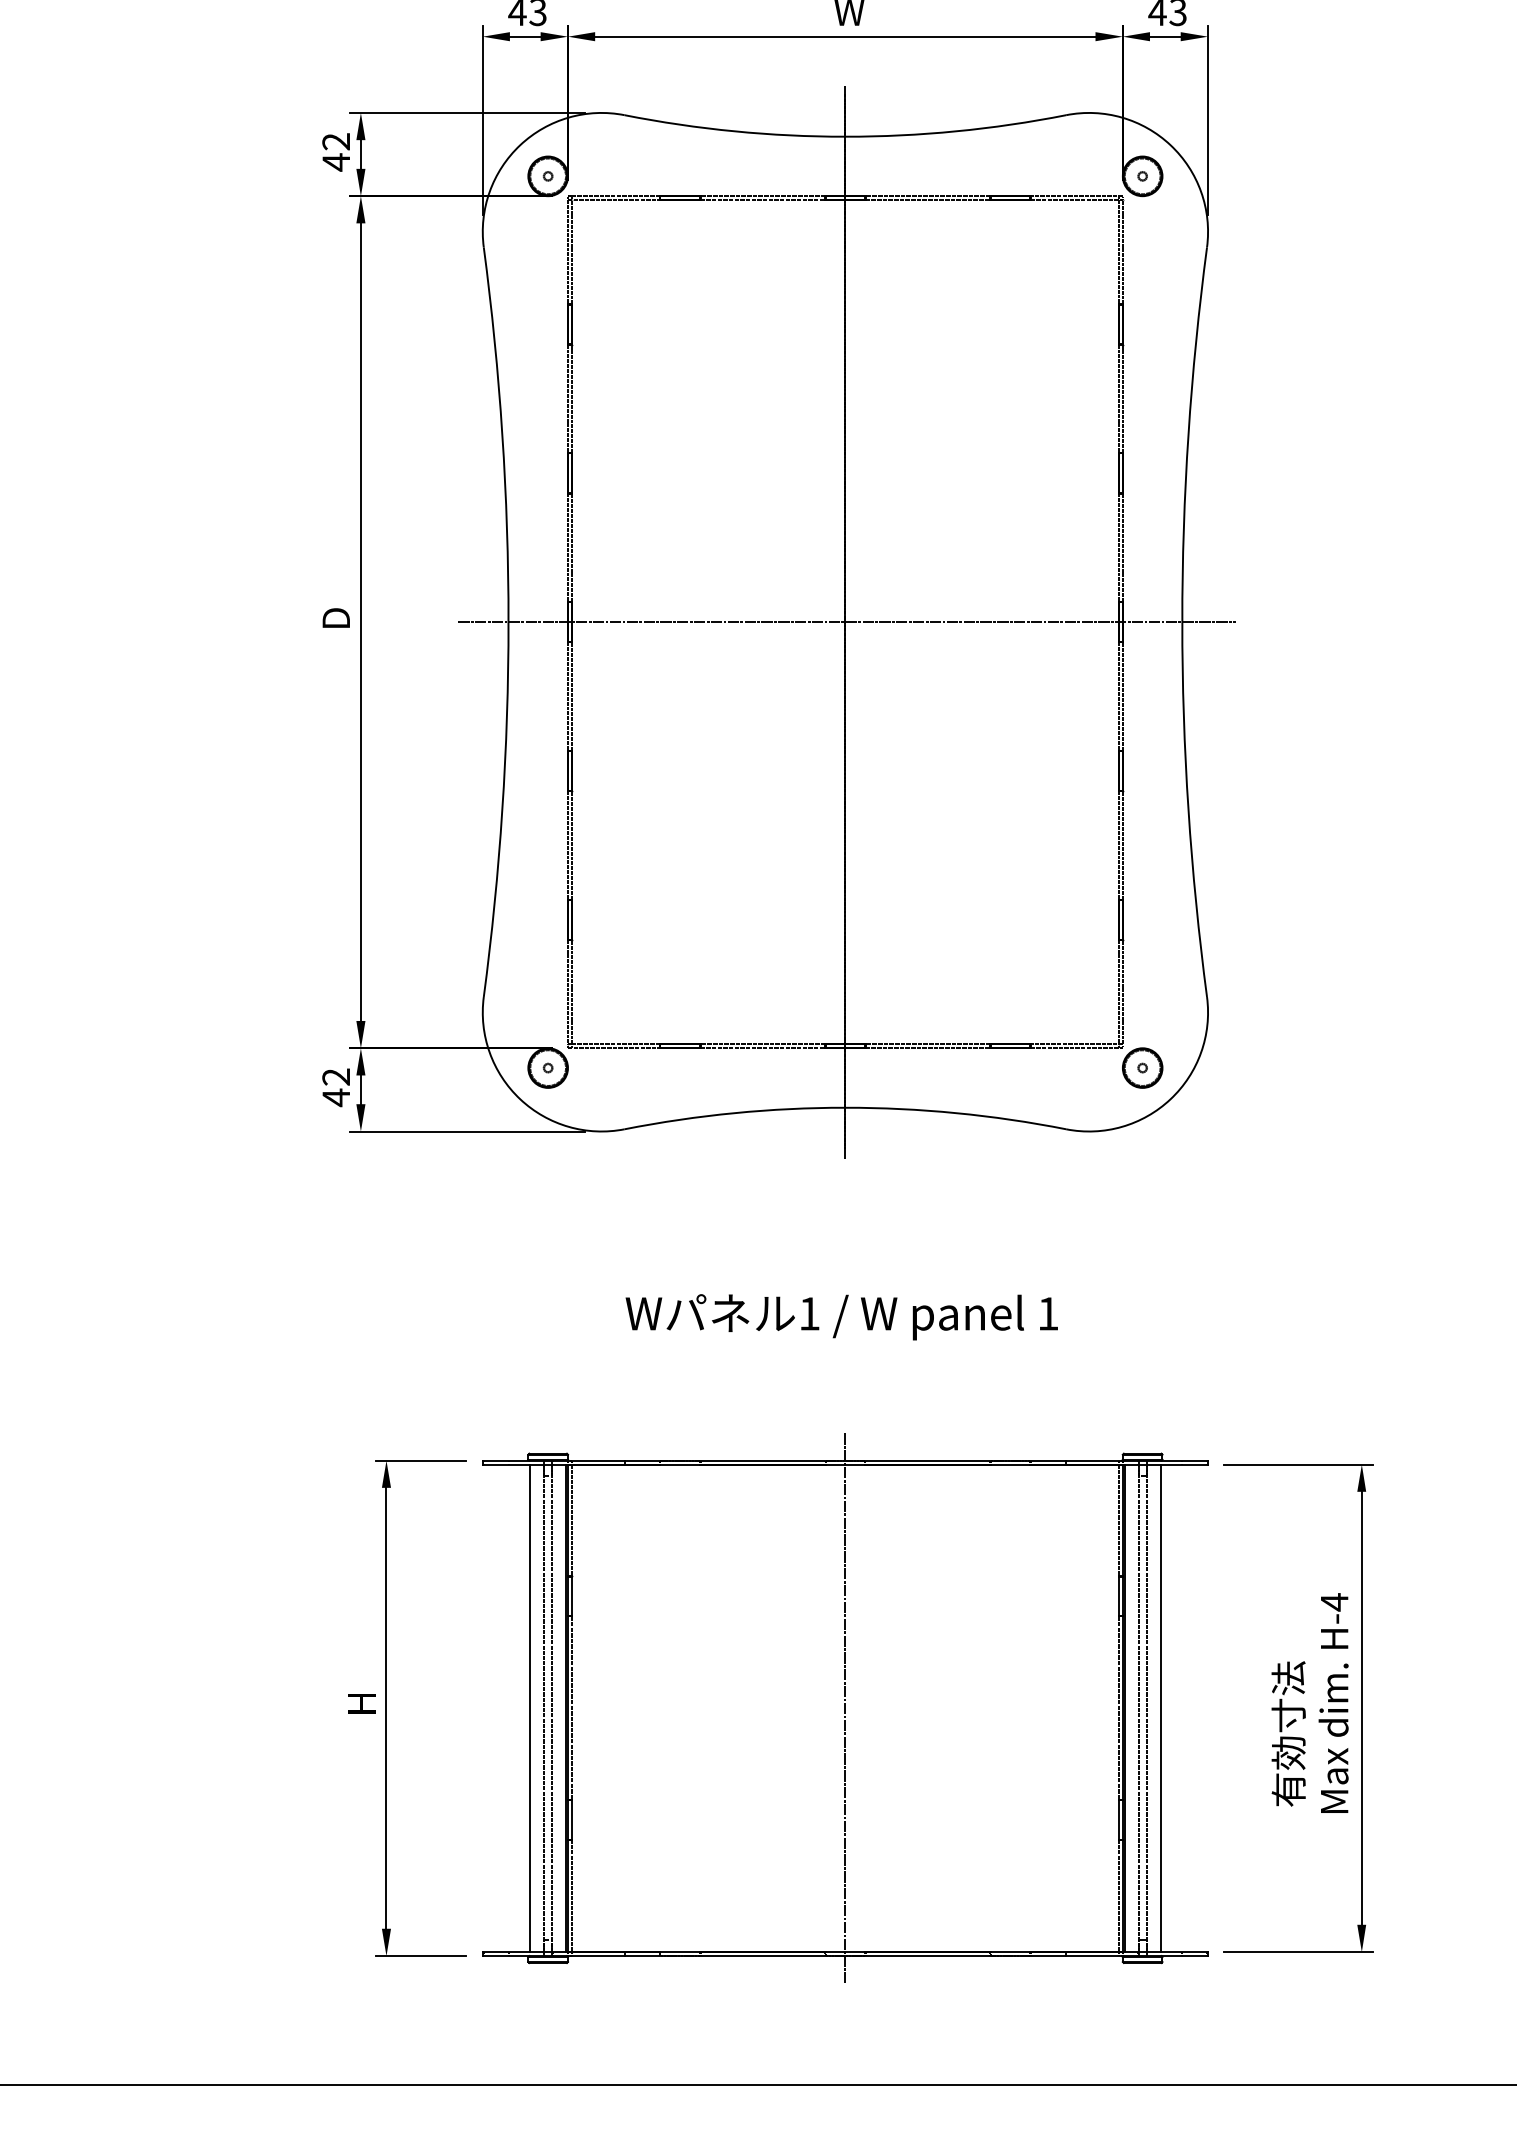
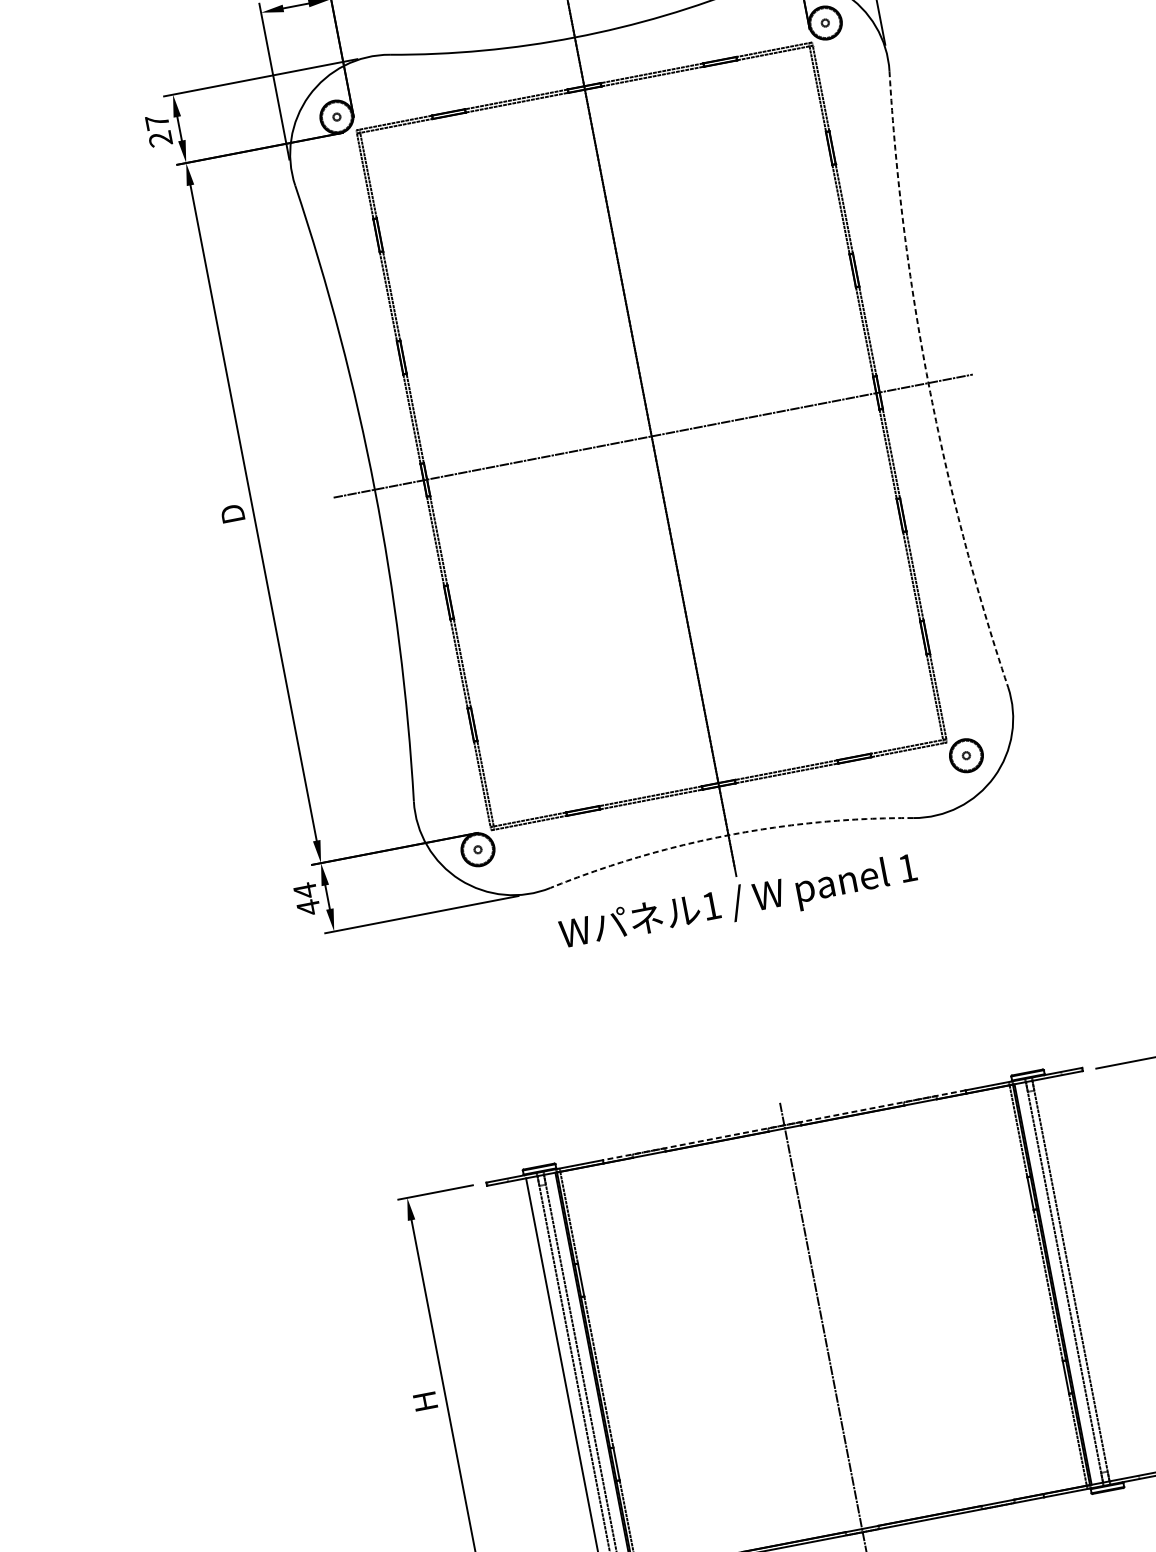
text: (335, 152) -> (158, 131), 42 -> 27
arc: (1182, 622) -> (928, 383), solid -> dashed
text: (335, 1076) -> (304, 890), 42 -> 44
arc: (845, 1107) -> (728, 835), solid -> dashed
text: (841, 1317) -> (738, 903), moved
line: (845, 1460) -> (784, 1125), solid -> dashed
line: (1160, 1708) -> (1082, 1279), removed

